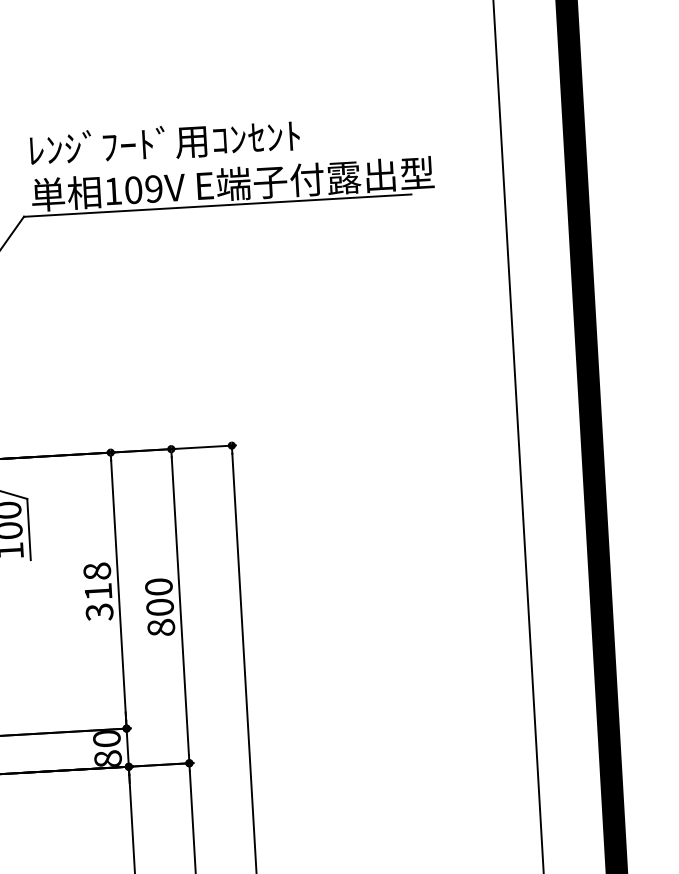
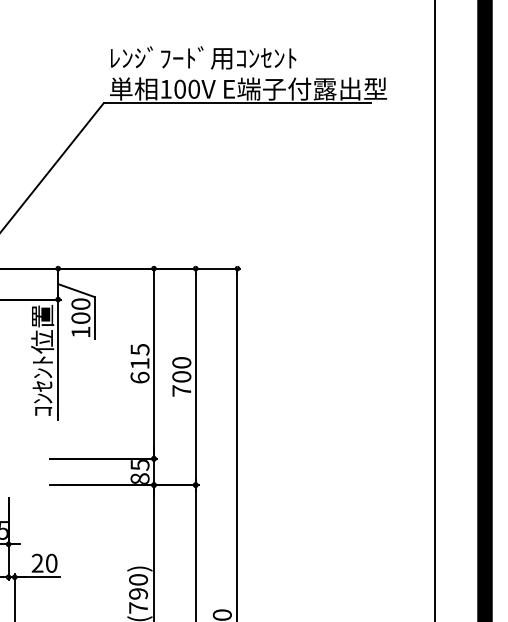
text: (152, 187) -> (193, 88), 109V -> 100V
text: (97, 591) -> (139, 363), 318 -> 615
text: (160, 627) -> (181, 390), 800 -> 700
text: (106, 739) -> (139, 465), 80 -> 85

